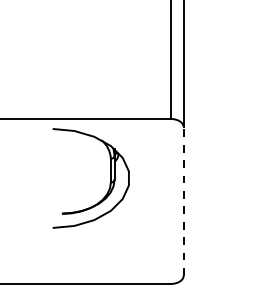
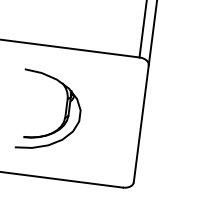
part: (109, 183) -> (64, 117), moved
line: (183, 200) -> (141, 123), dashed -> solid

